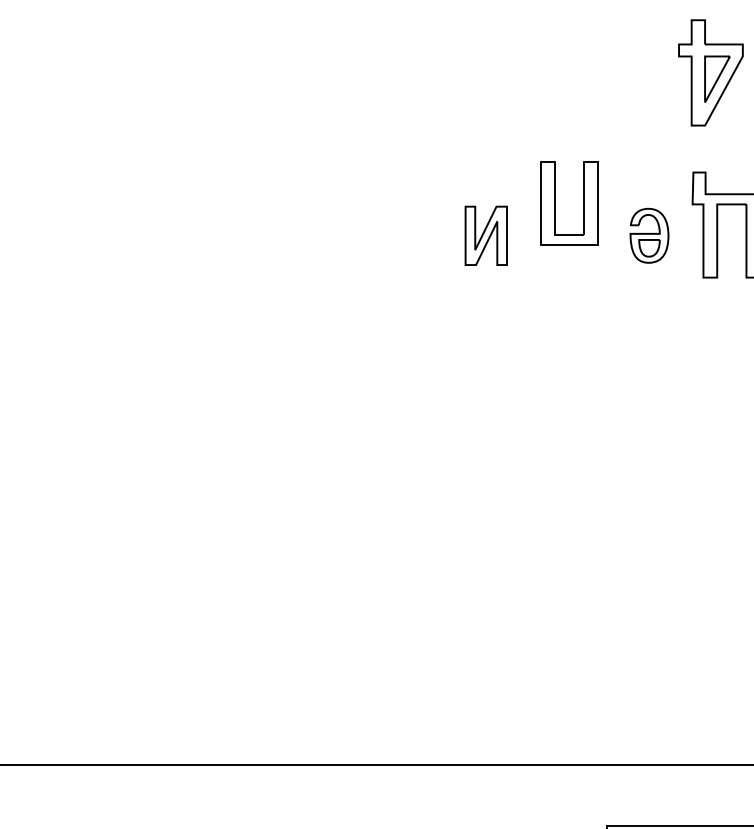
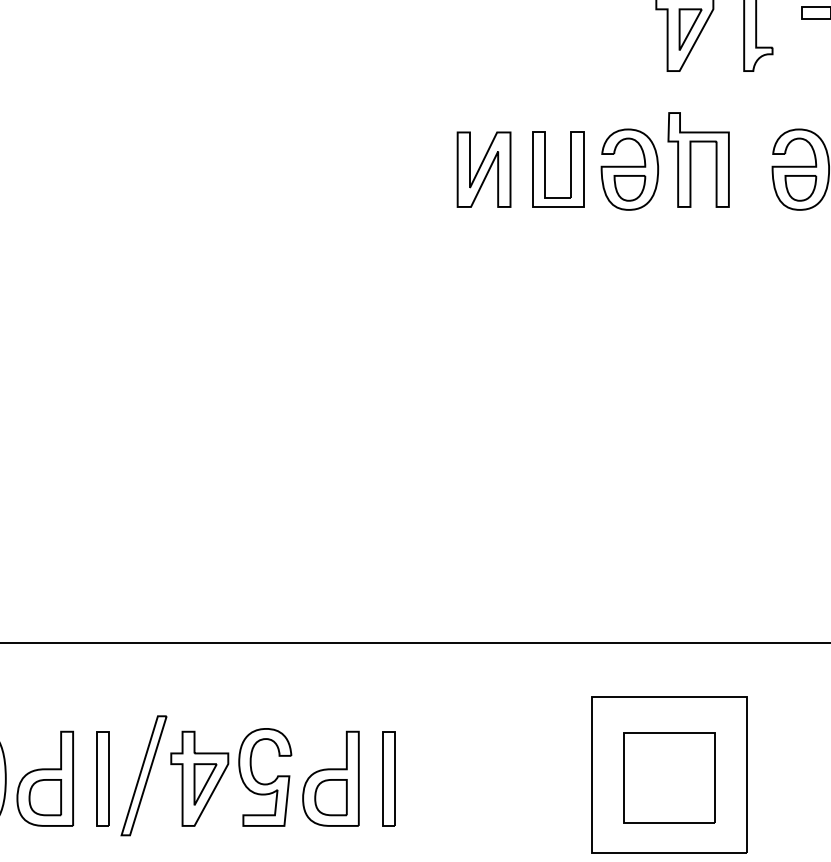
part: (583, 203) -> (570, 169), moved
part: (485, 235) -> (483, 169), size x1.43
part: (649, 235) -> (629, 169), size x1.67

